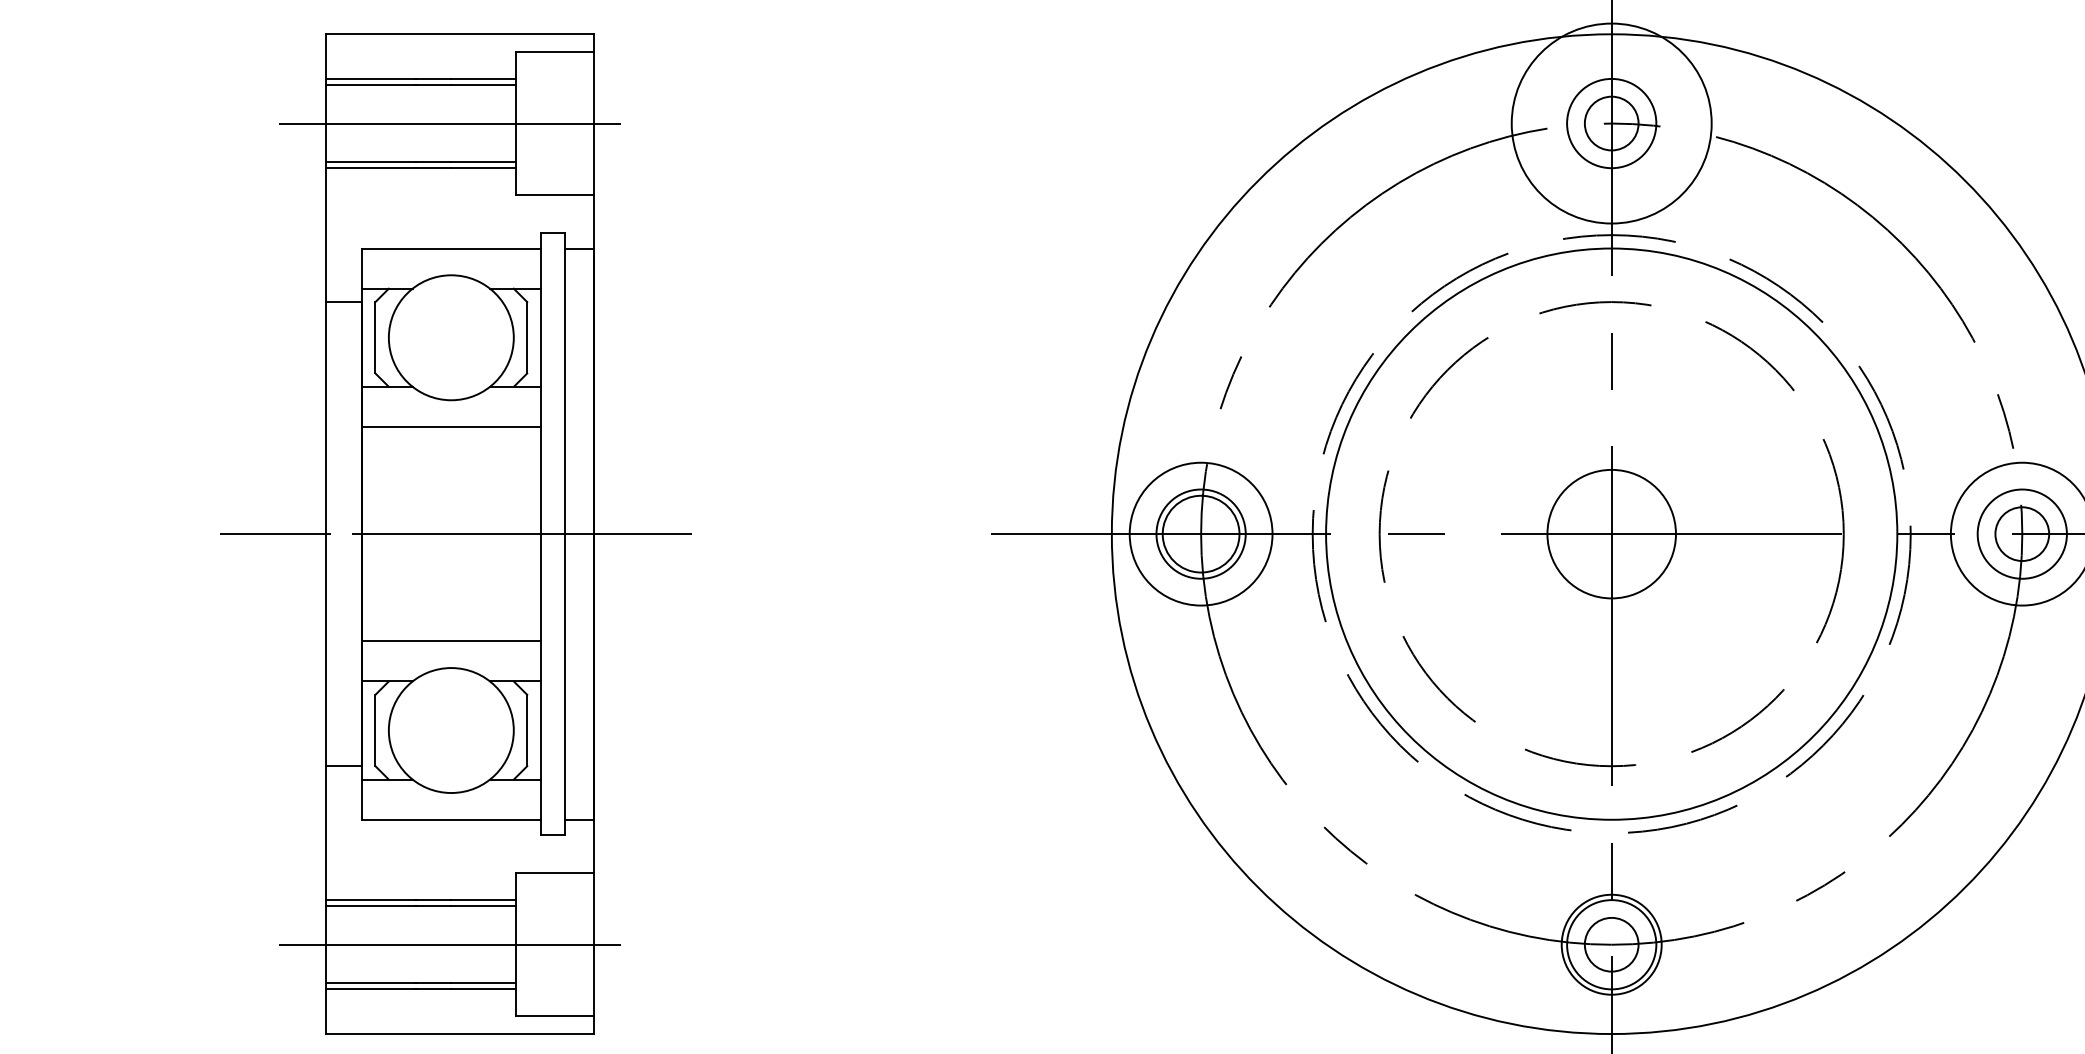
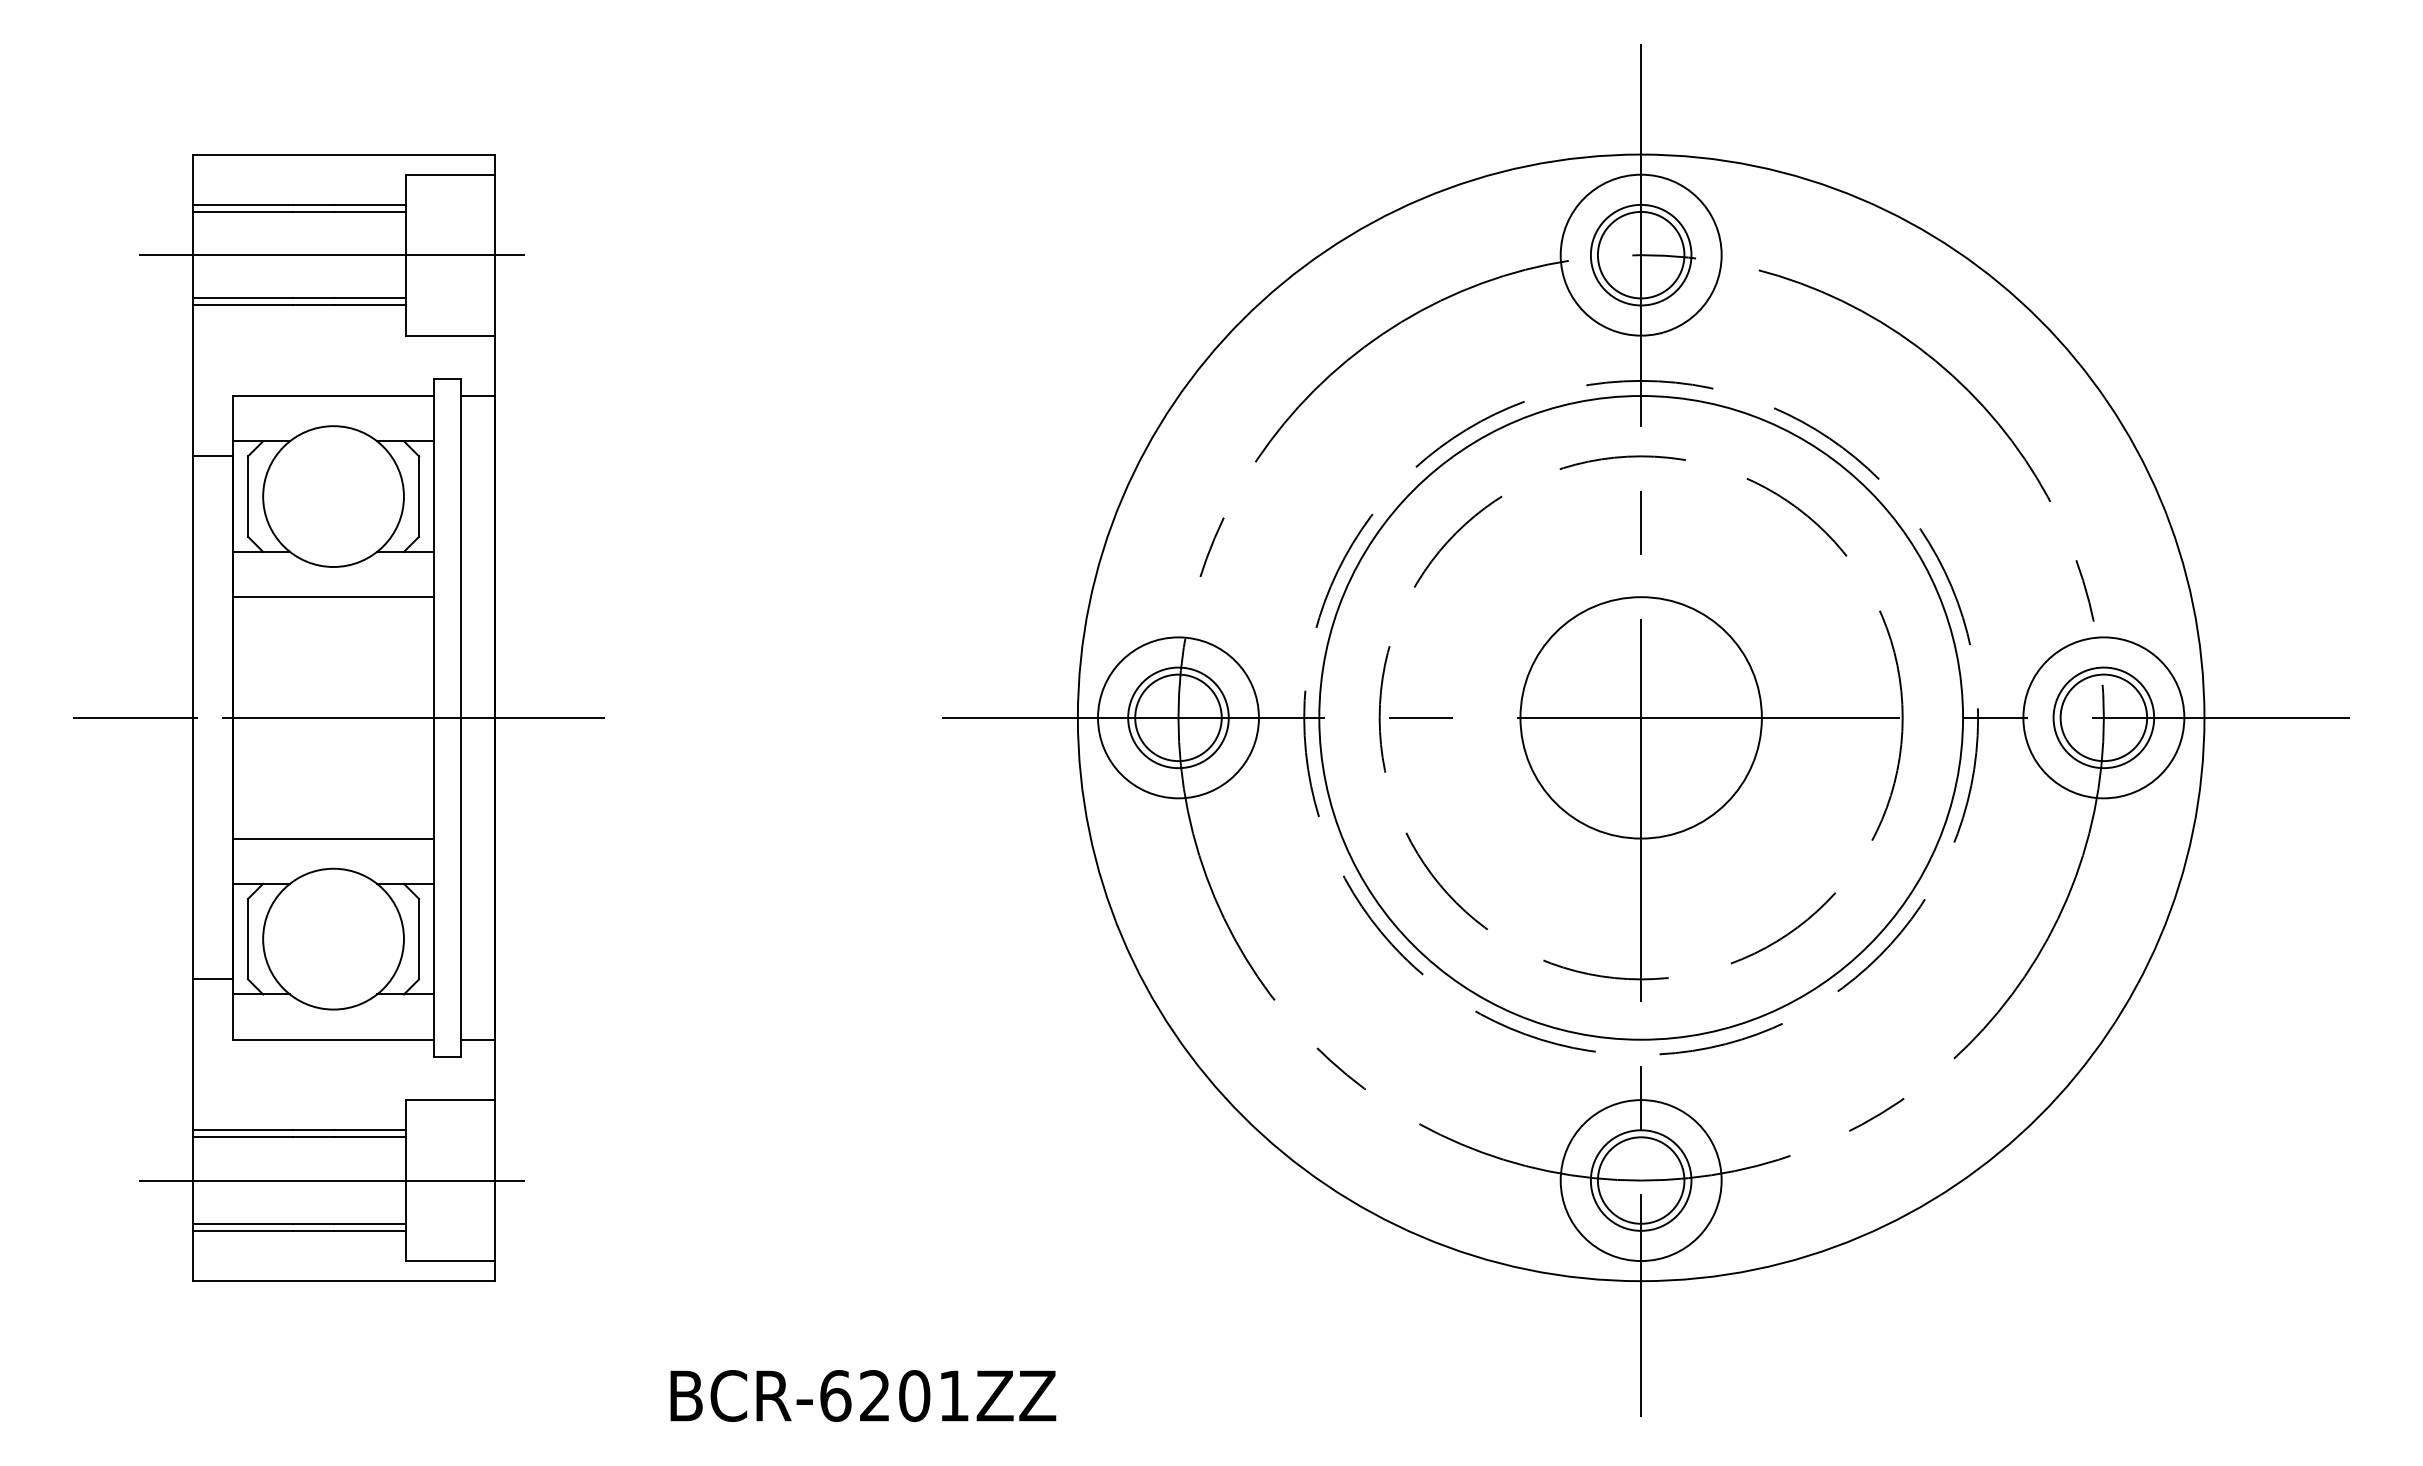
circle: (1611, 122) -> (1640, 254), size x0.71
circle: (1611, 122) -> (1640, 254), size x1.43
circle: (1611, 533) -> (1640, 717), size x1.67
circle: (2021, 533) -> (2103, 717), size x1.43
circle: (1611, 944) -> (1640, 1180), size x1.43
circle: (1611, 944) -> (1640, 1180), size x1.43

